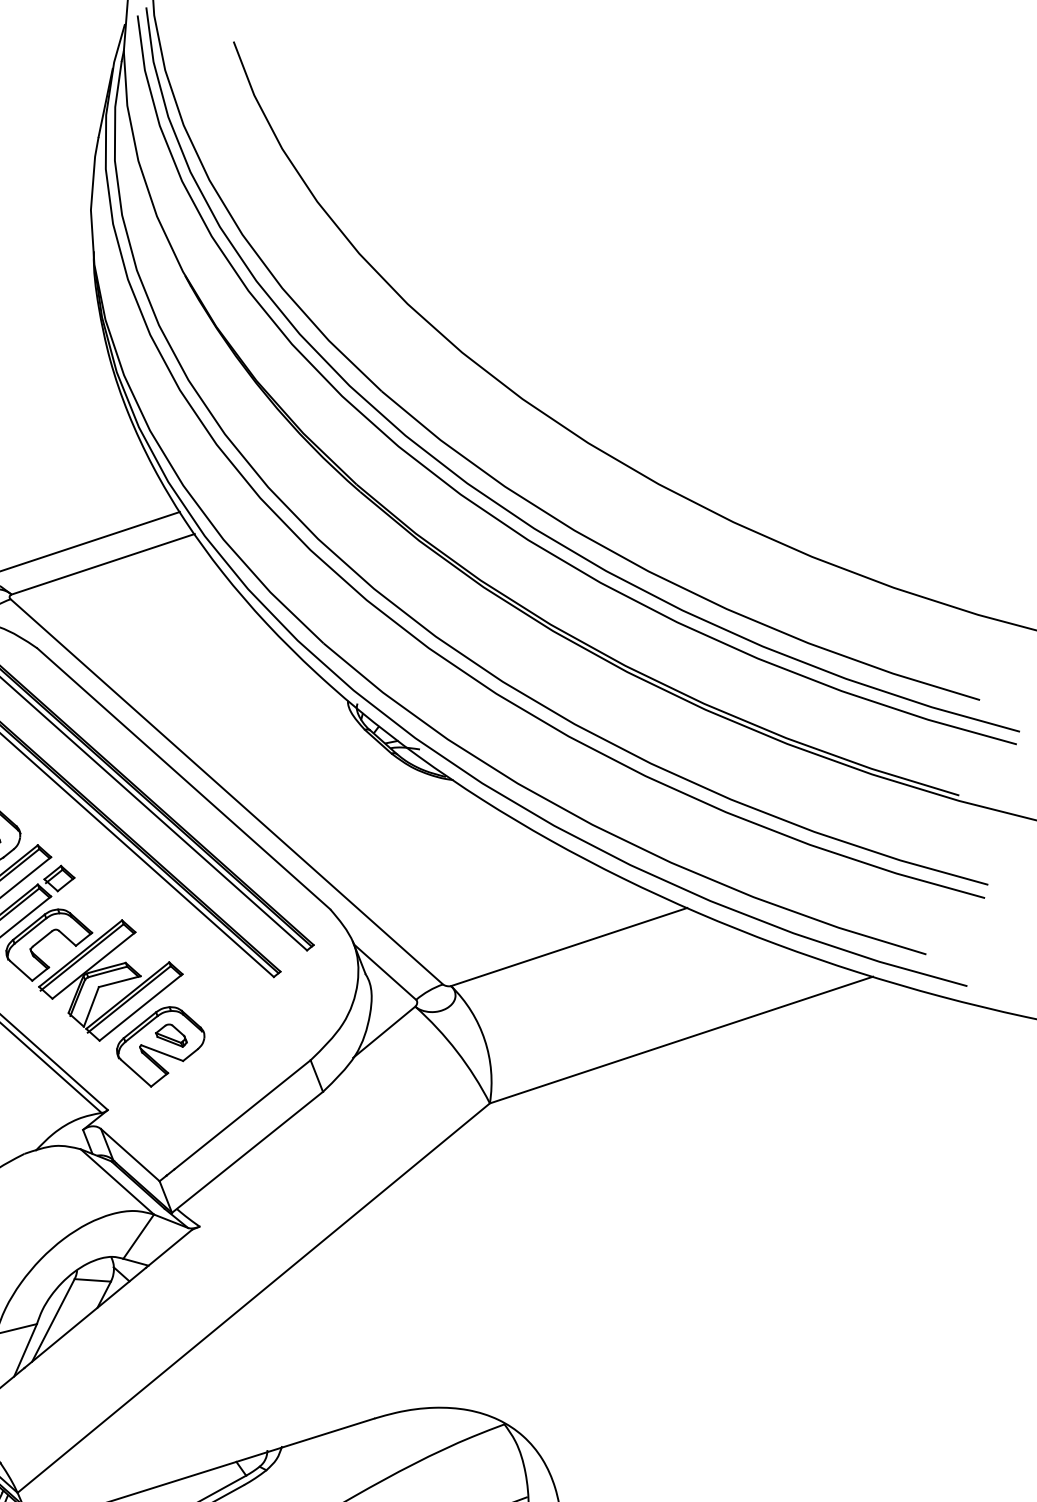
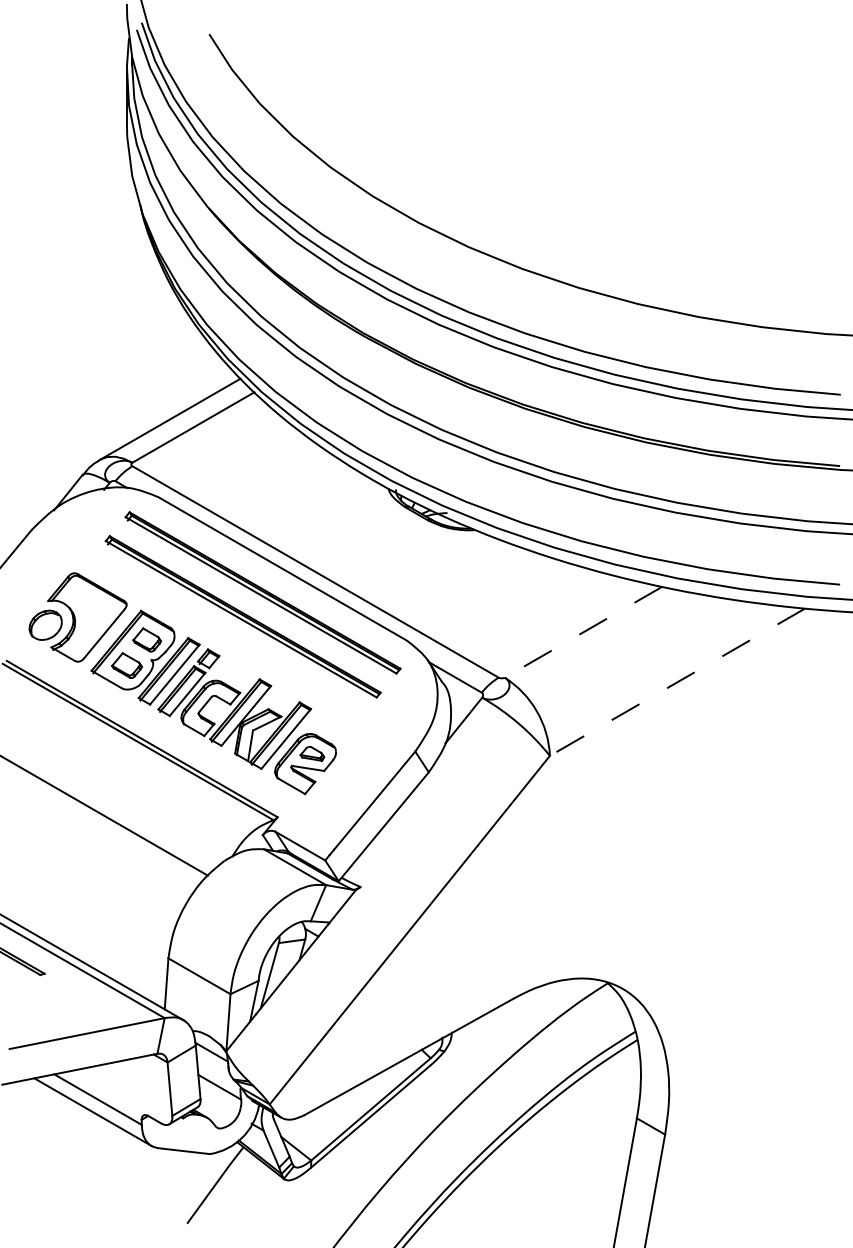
line: (569, 947) -> (583, 632), solid -> dashed
line: (681, 1040) -> (677, 682), solid -> dashed

